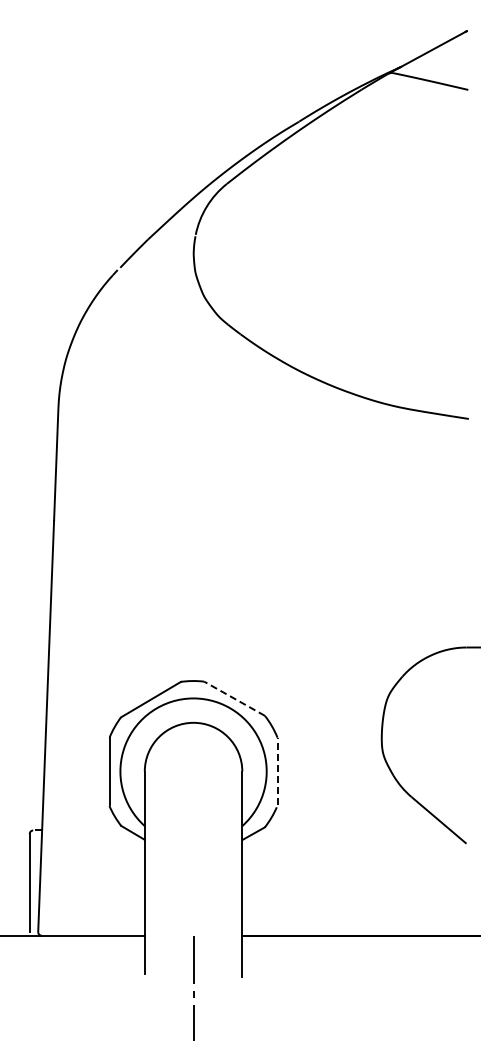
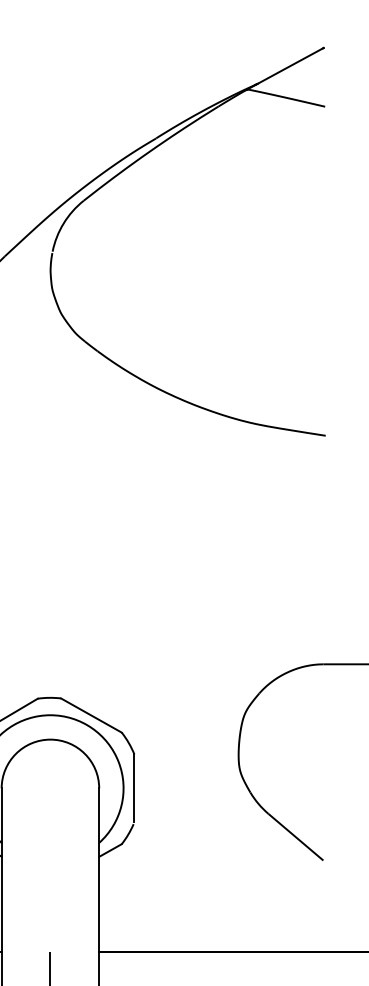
line: (234, 698) -> (91, 715), dashed -> solid
line: (277, 771) -> (134, 788), dashed -> solid

